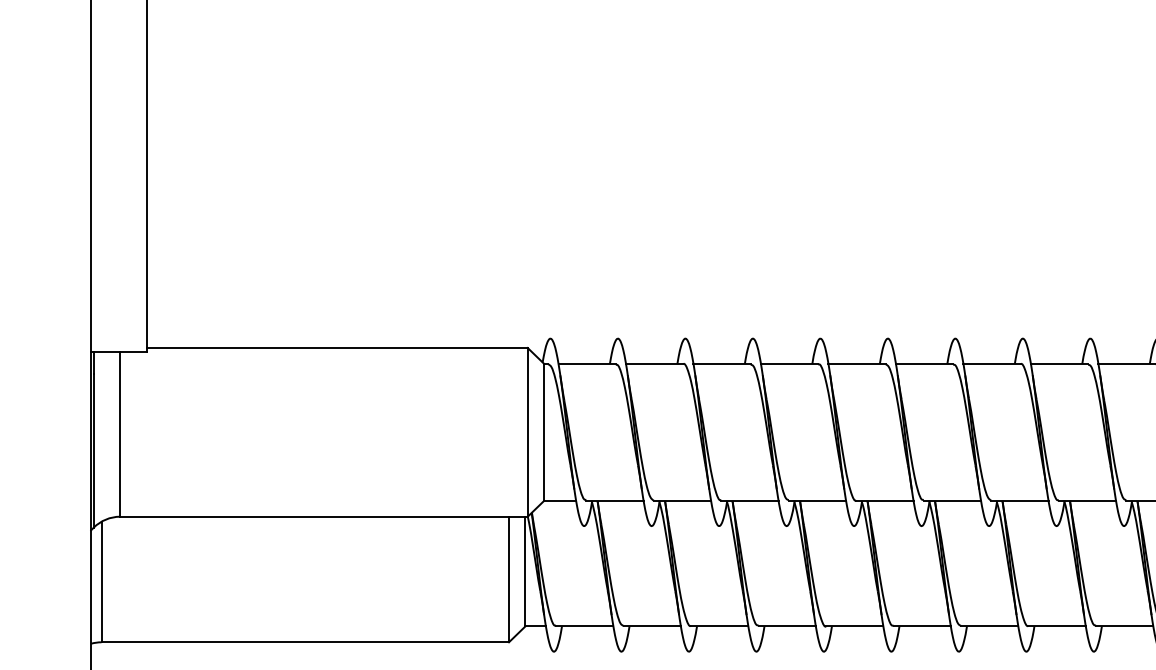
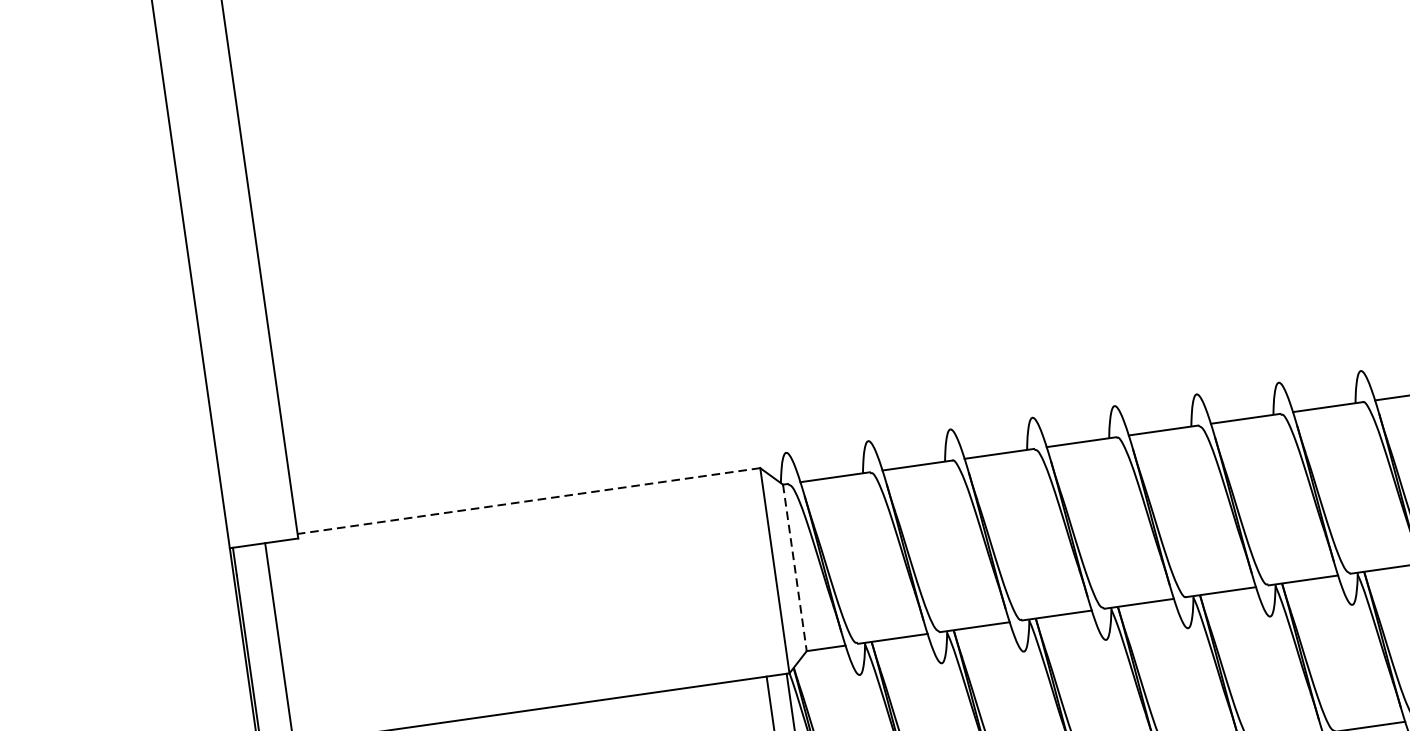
line: (337, 348) -> (528, 501), solid -> dashed
line: (544, 432) -> (795, 568), solid -> dashed

